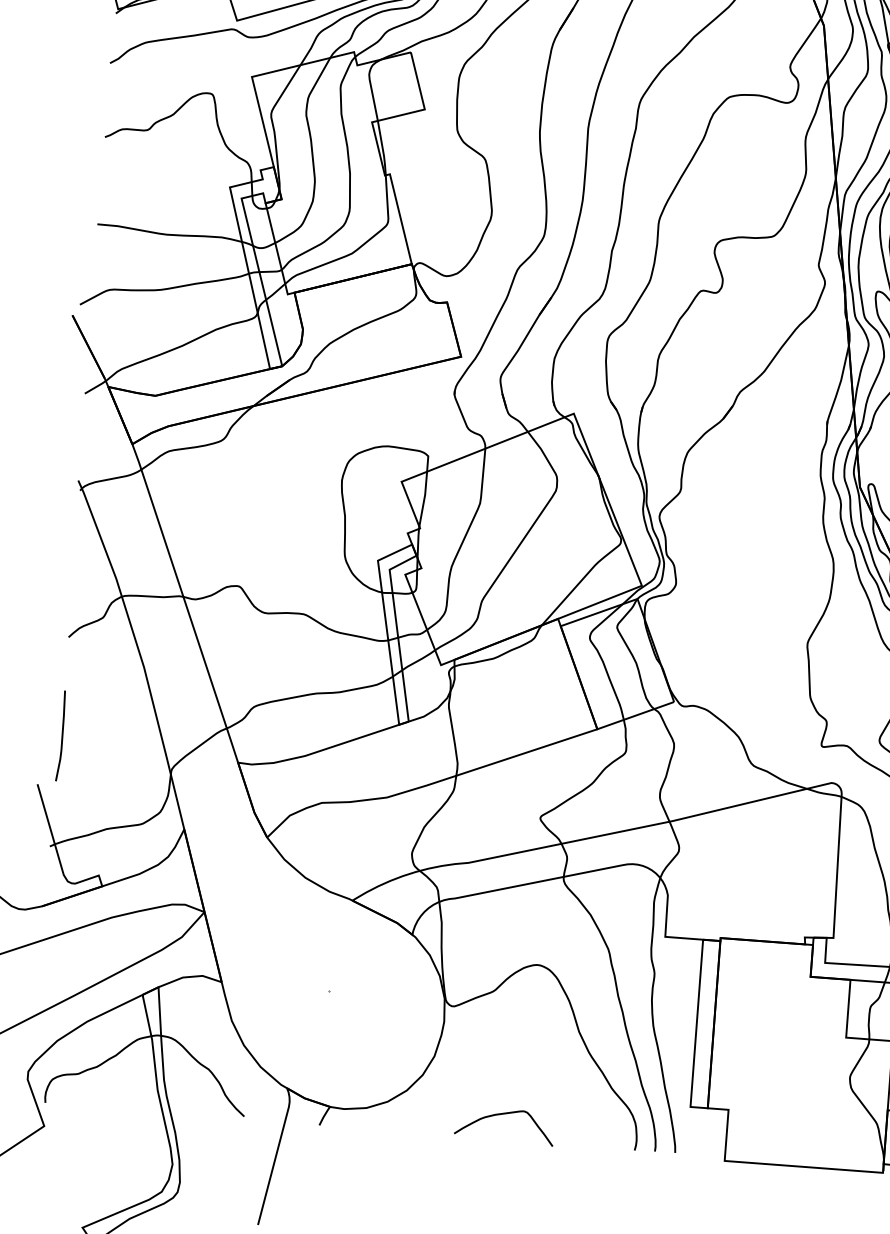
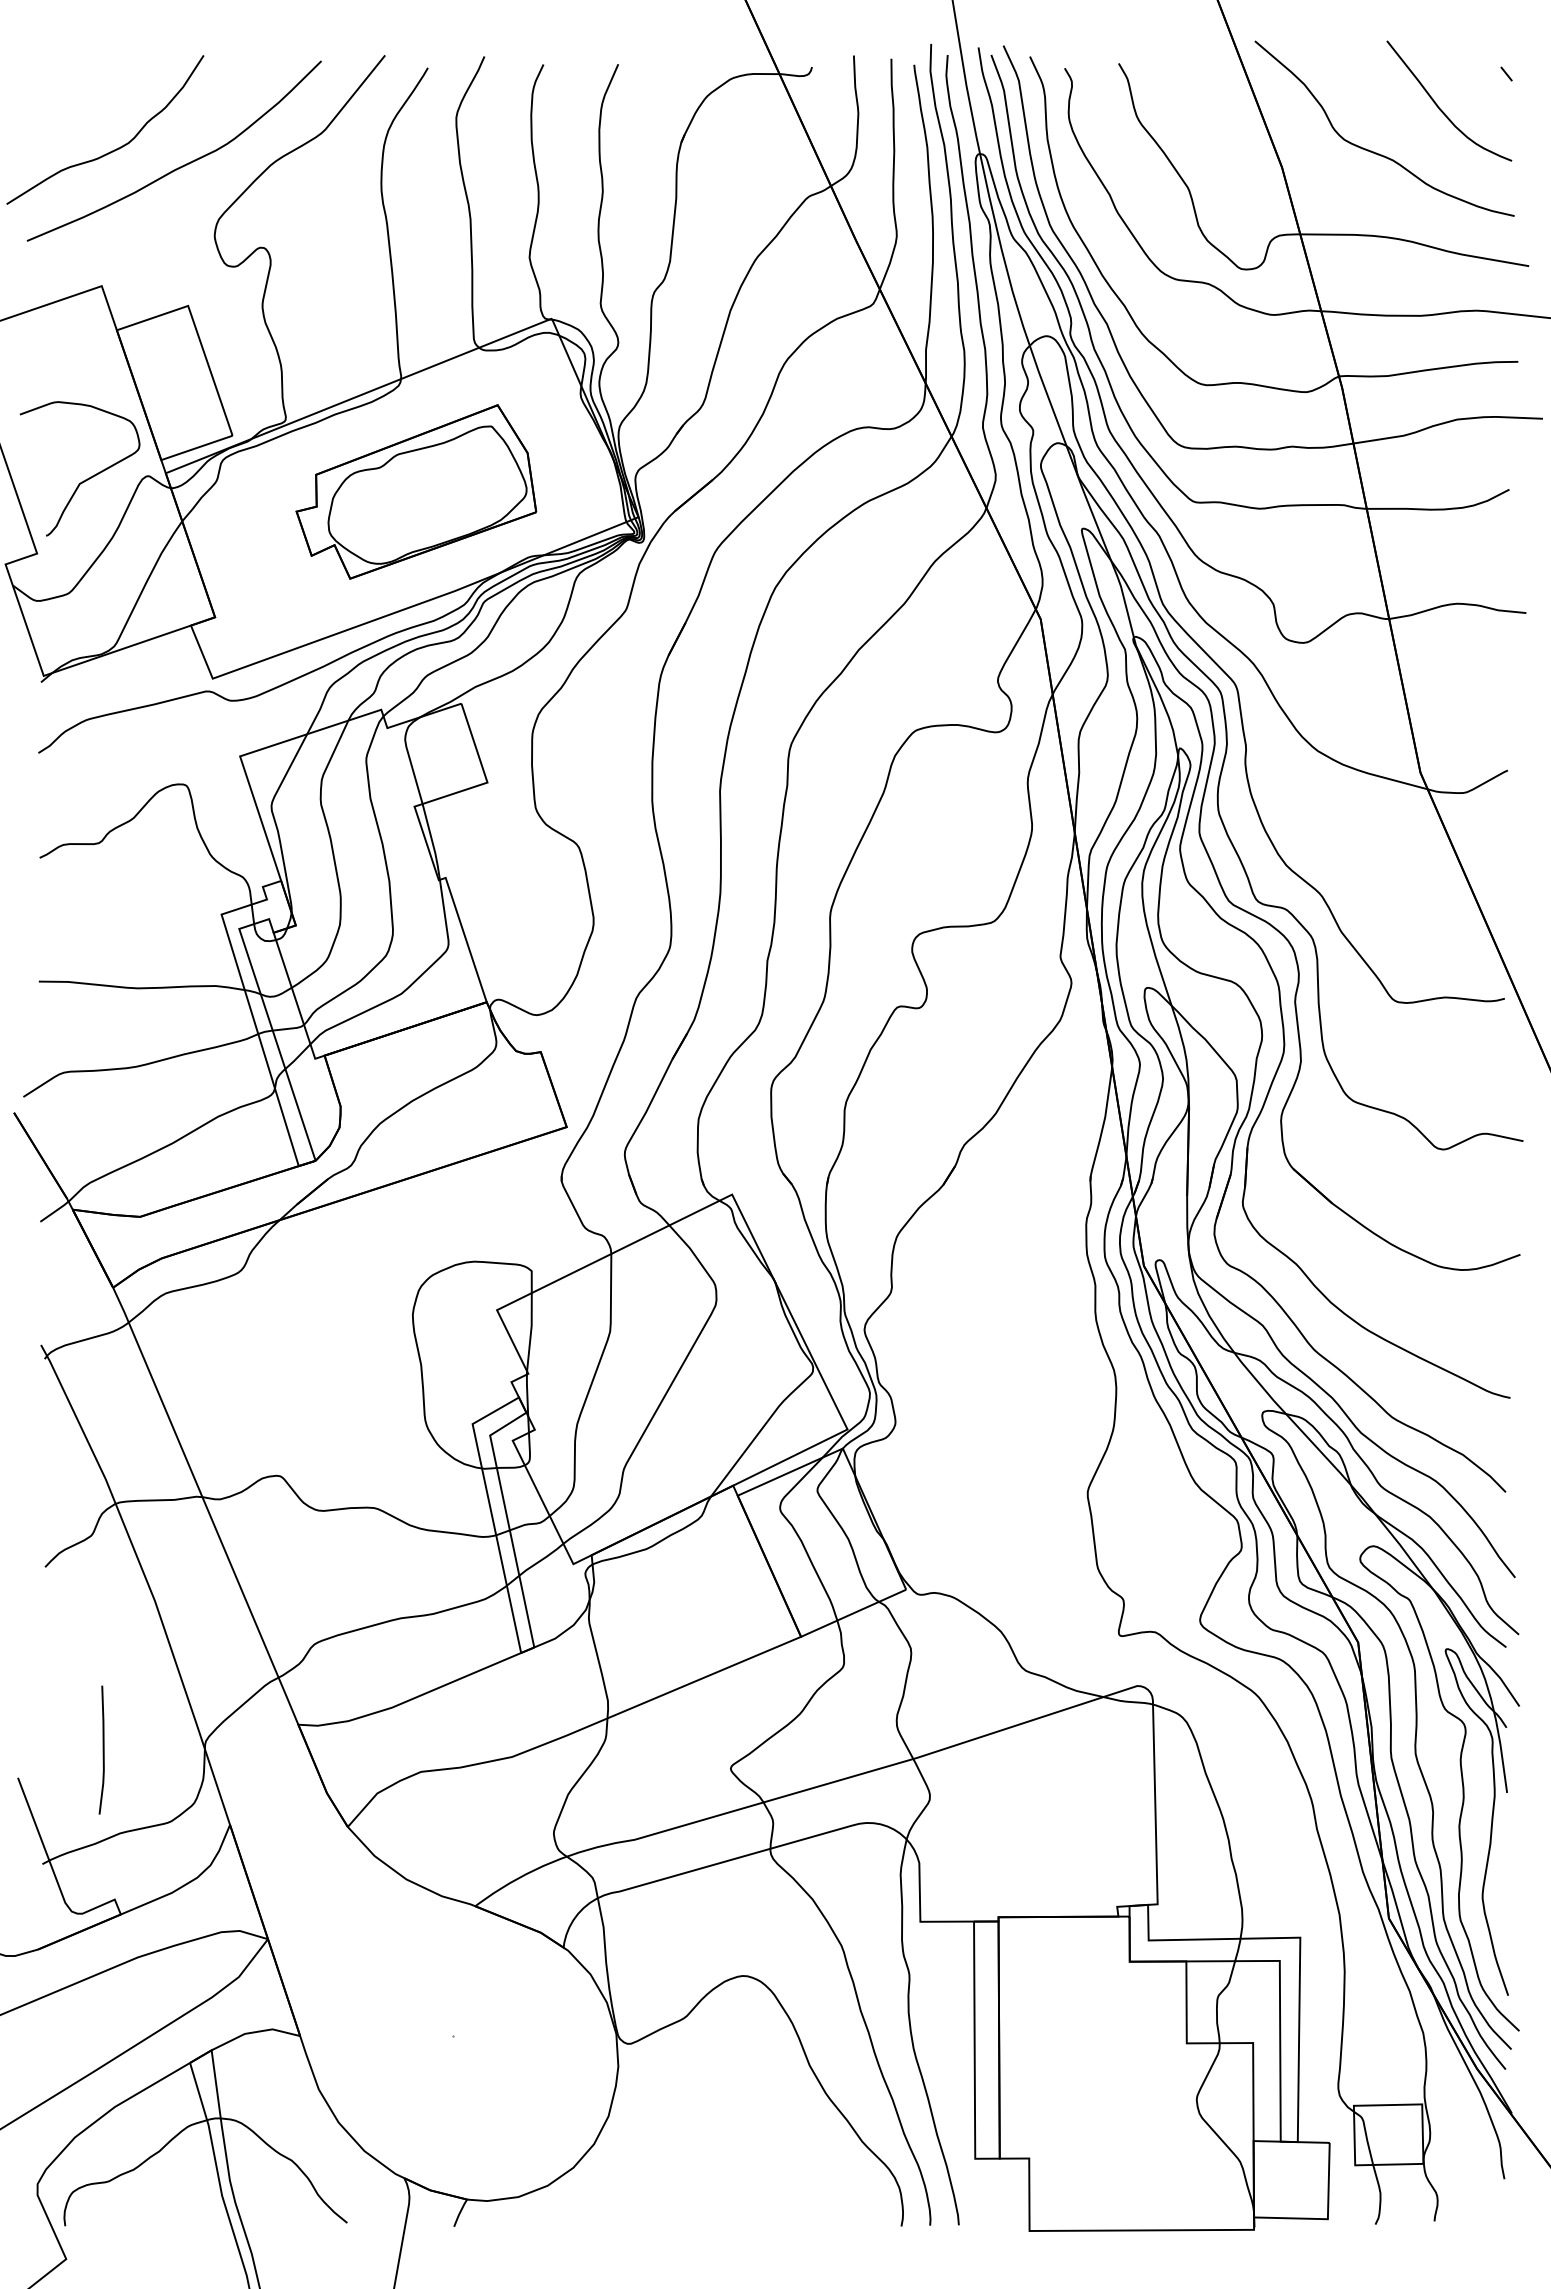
line: (61, 735) -> (102, 1749), moved
curve: (504, 1114) -> (713, 2190), removed

